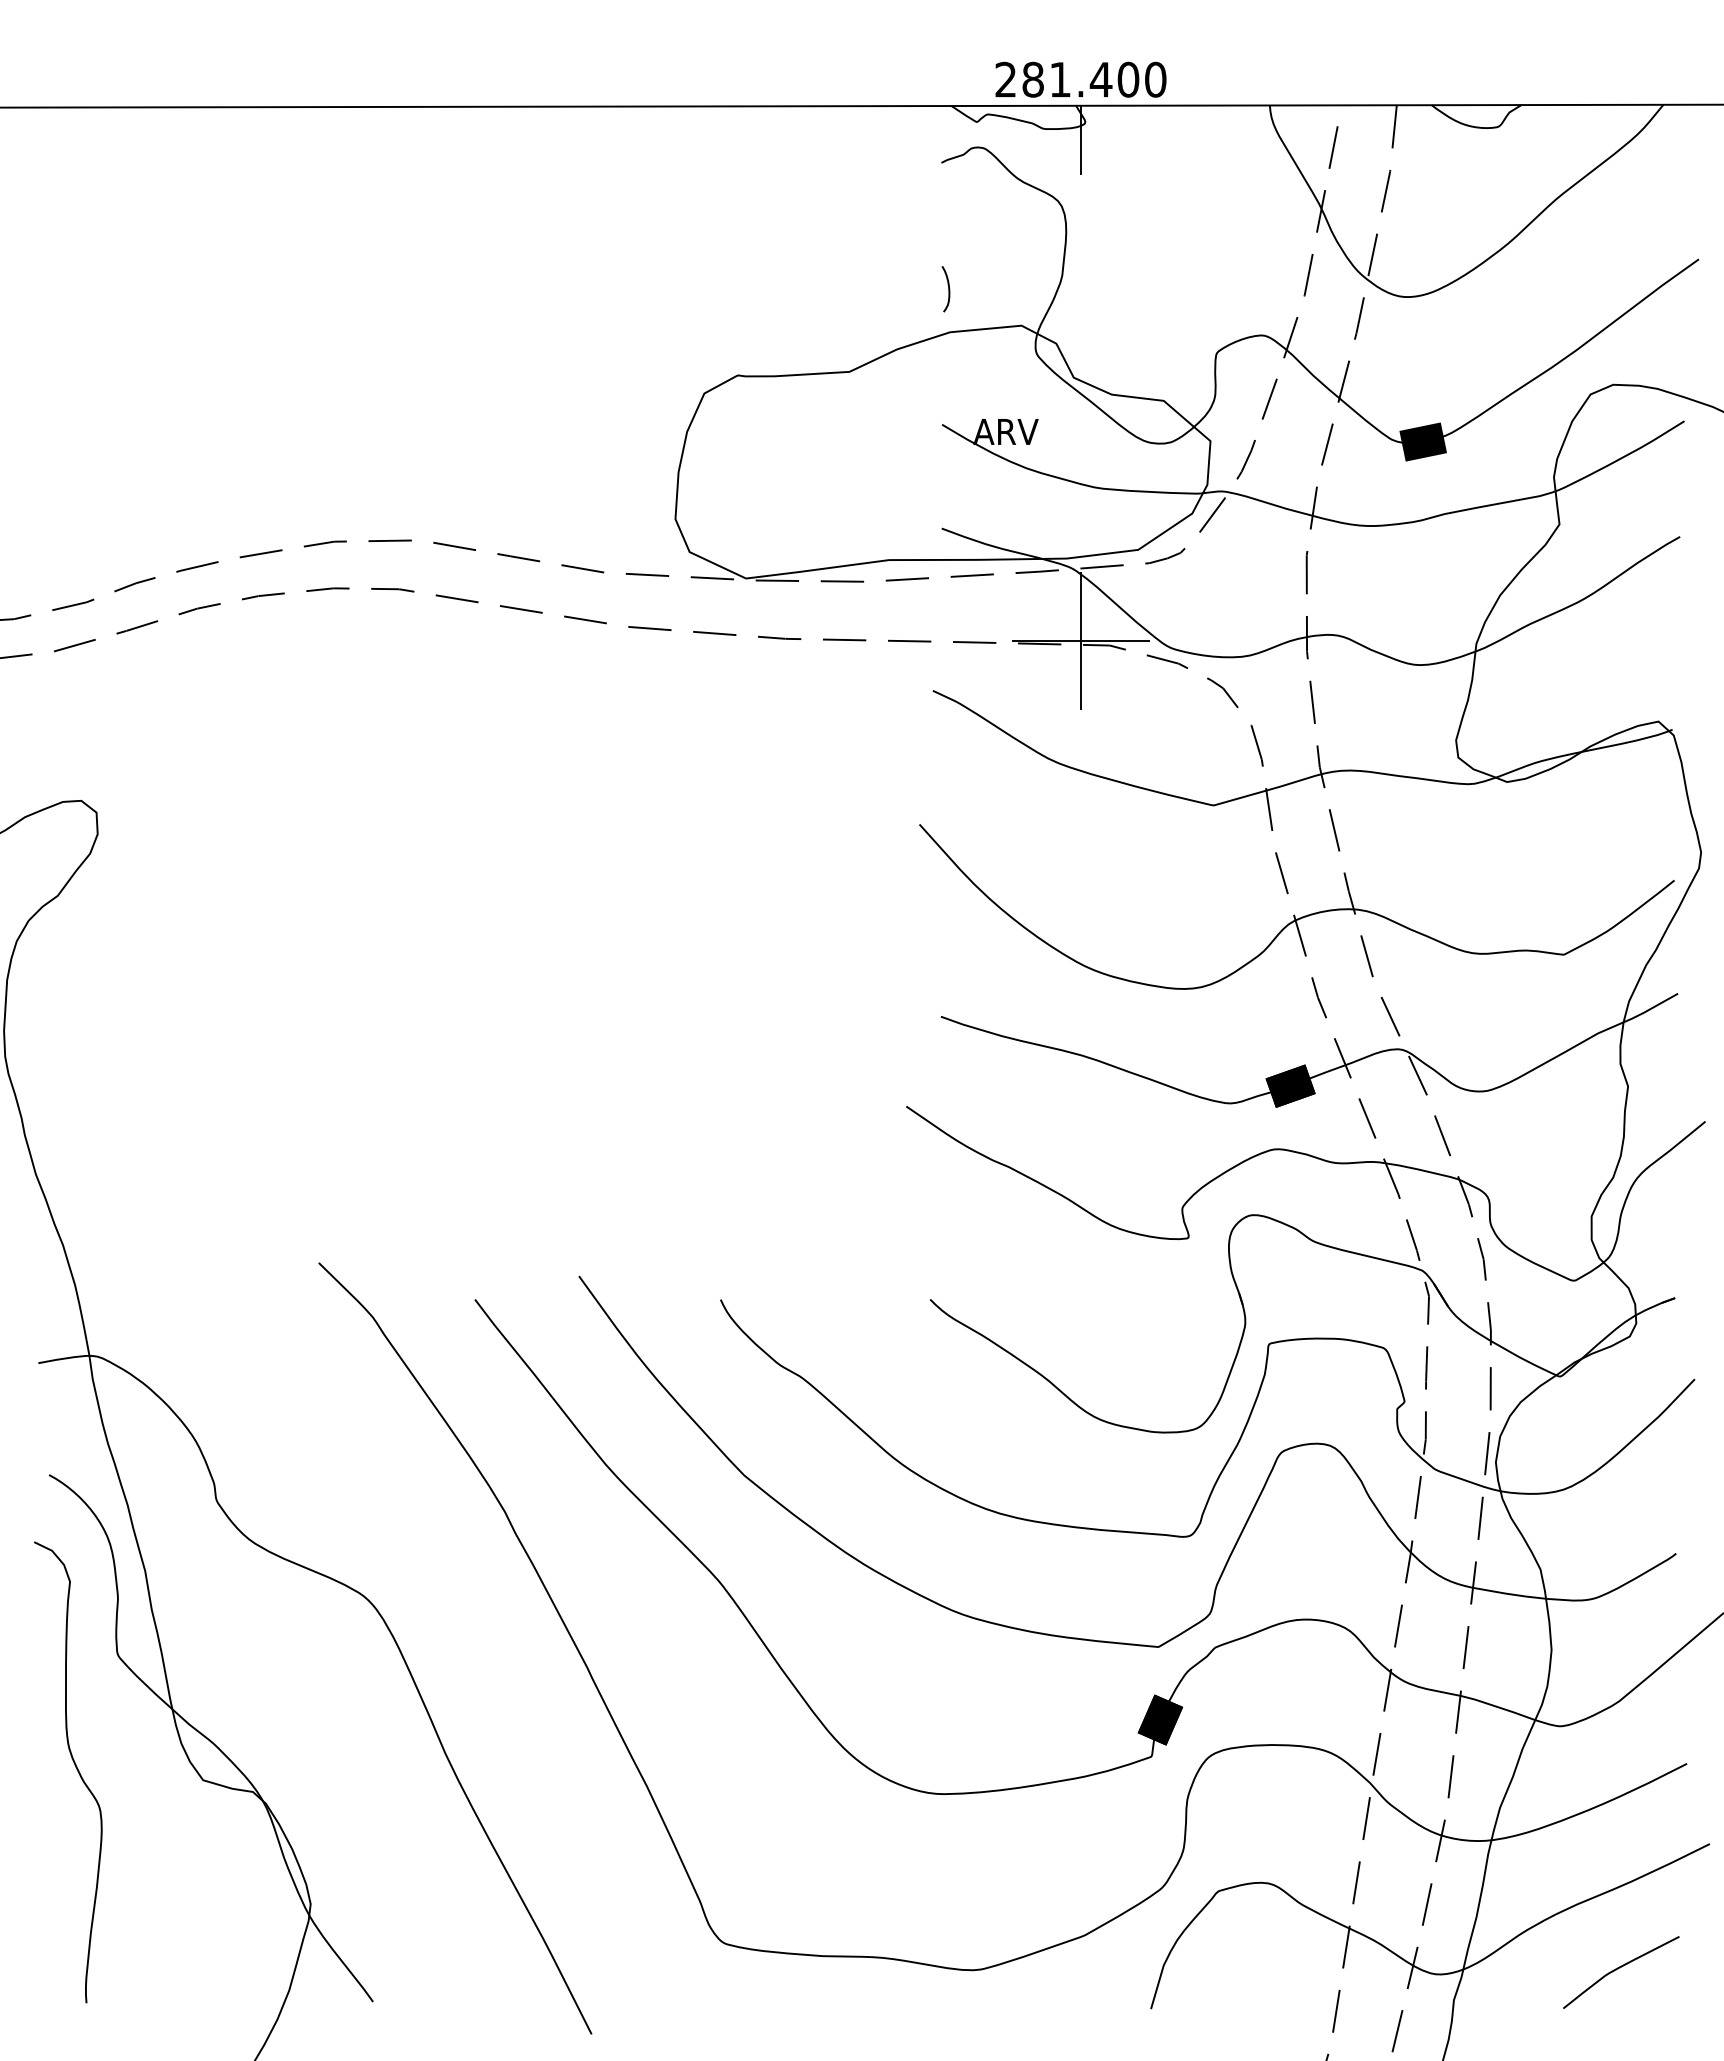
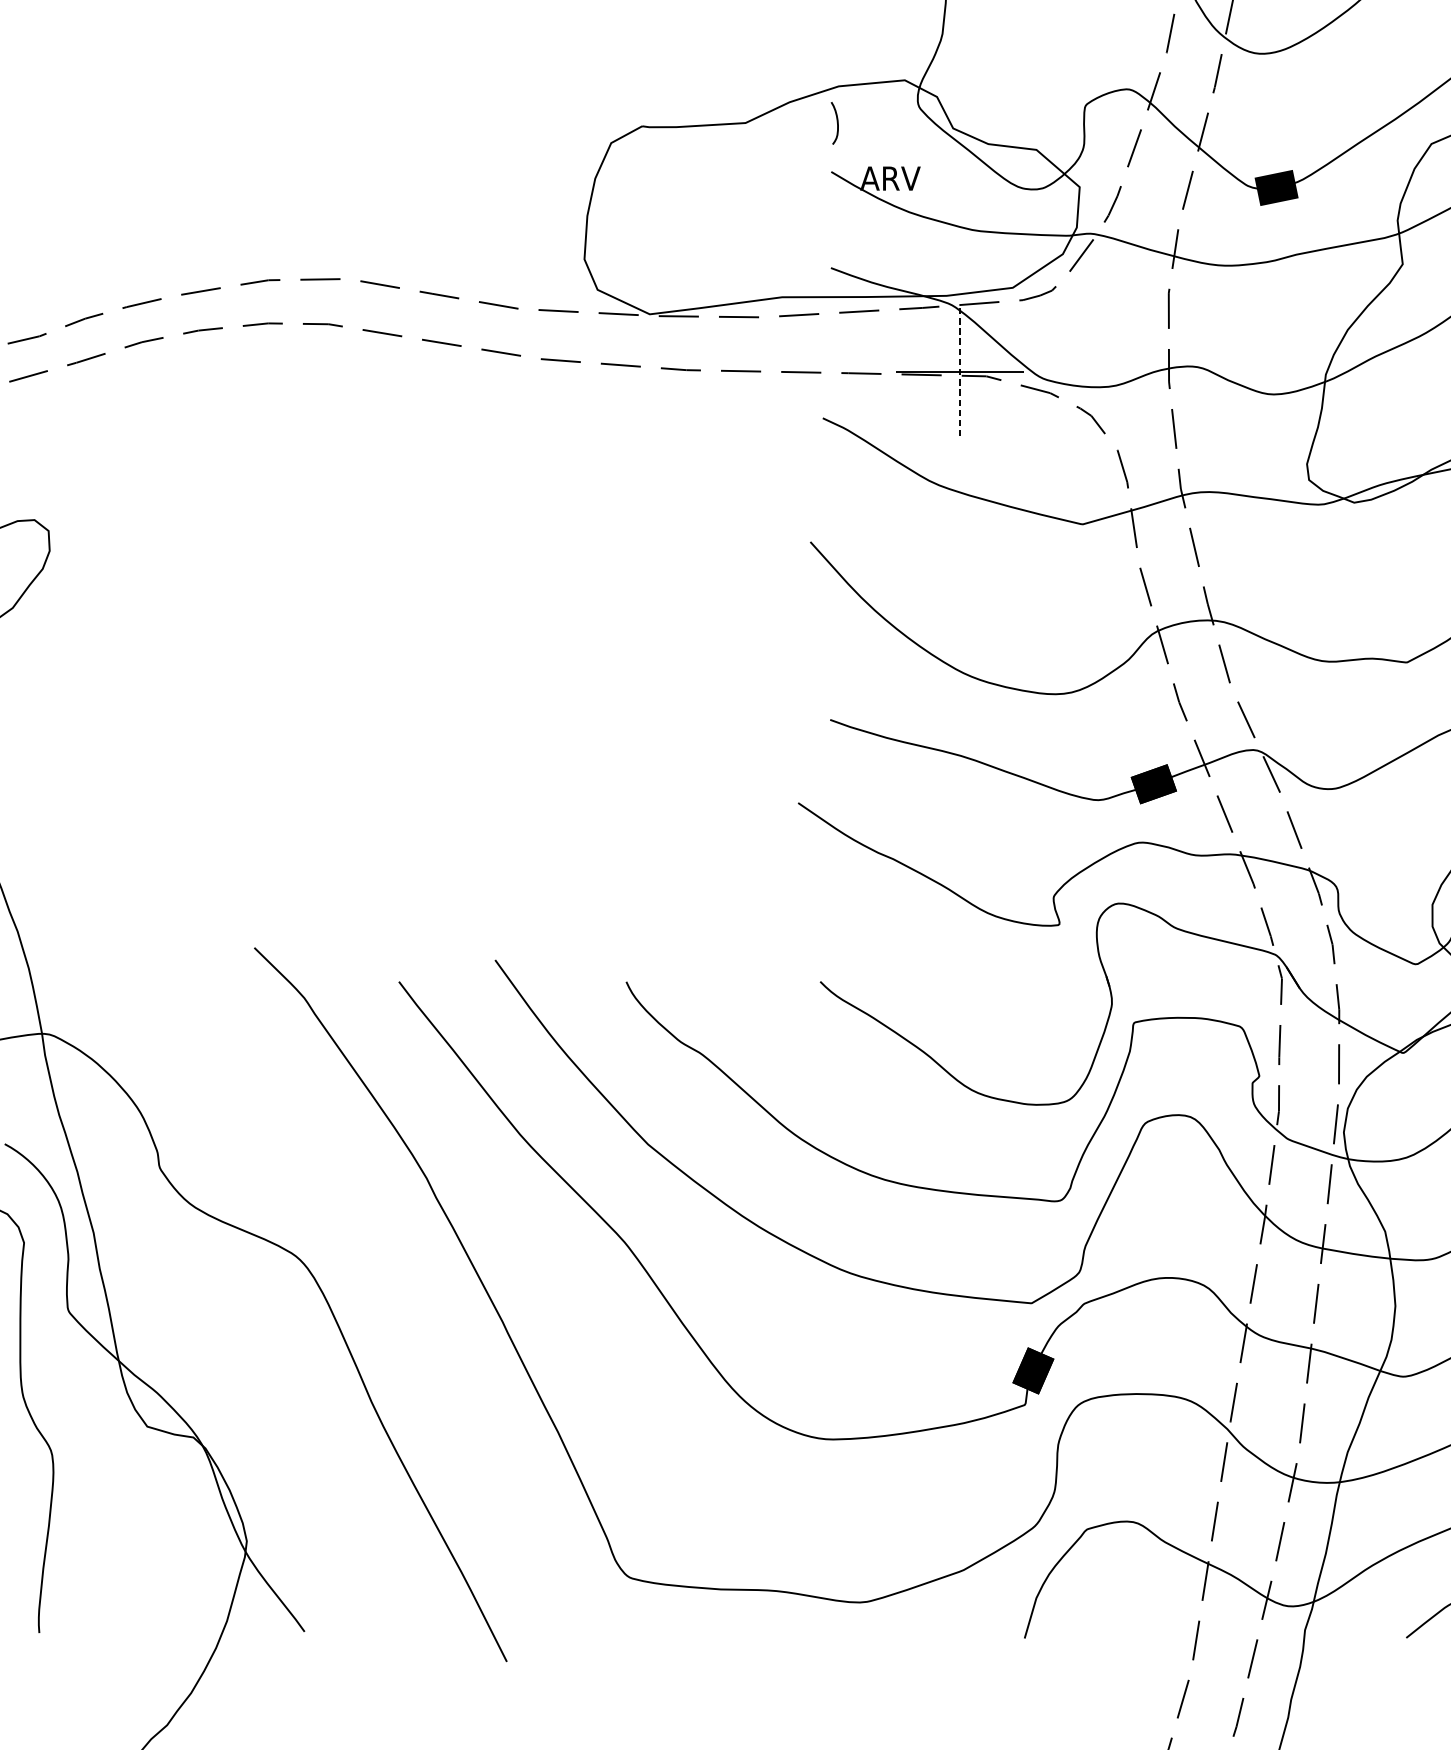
curve: (948, 289) -> (837, 123), moved
line: (1080, 641) -> (959, 372), solid -> dashed

